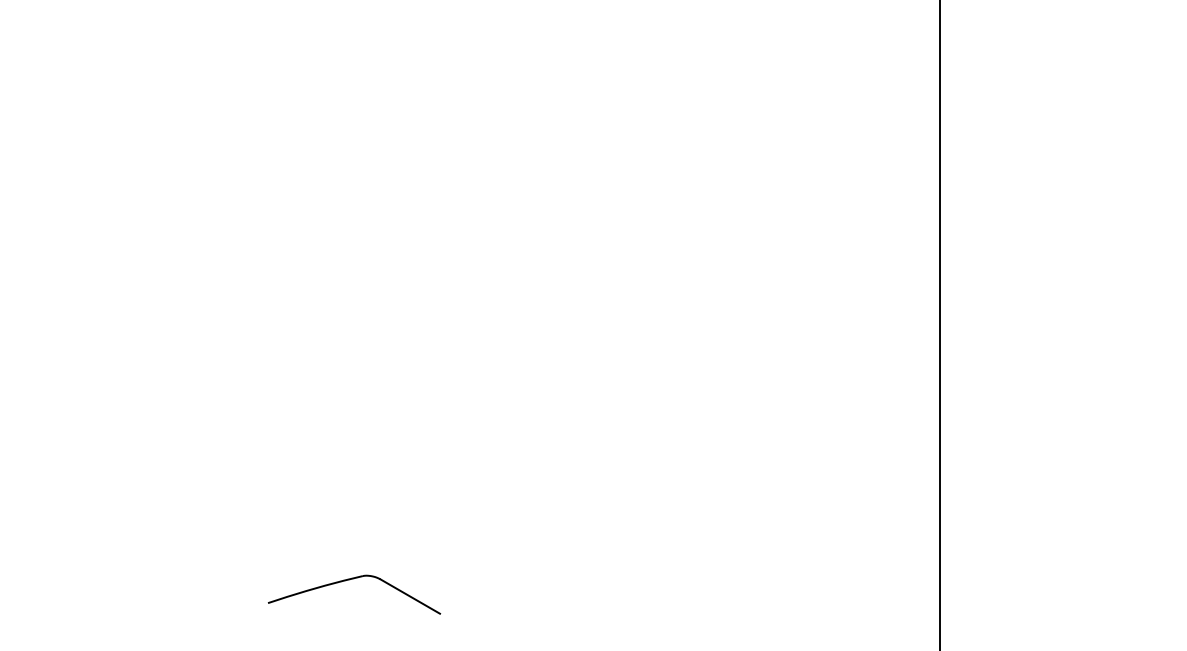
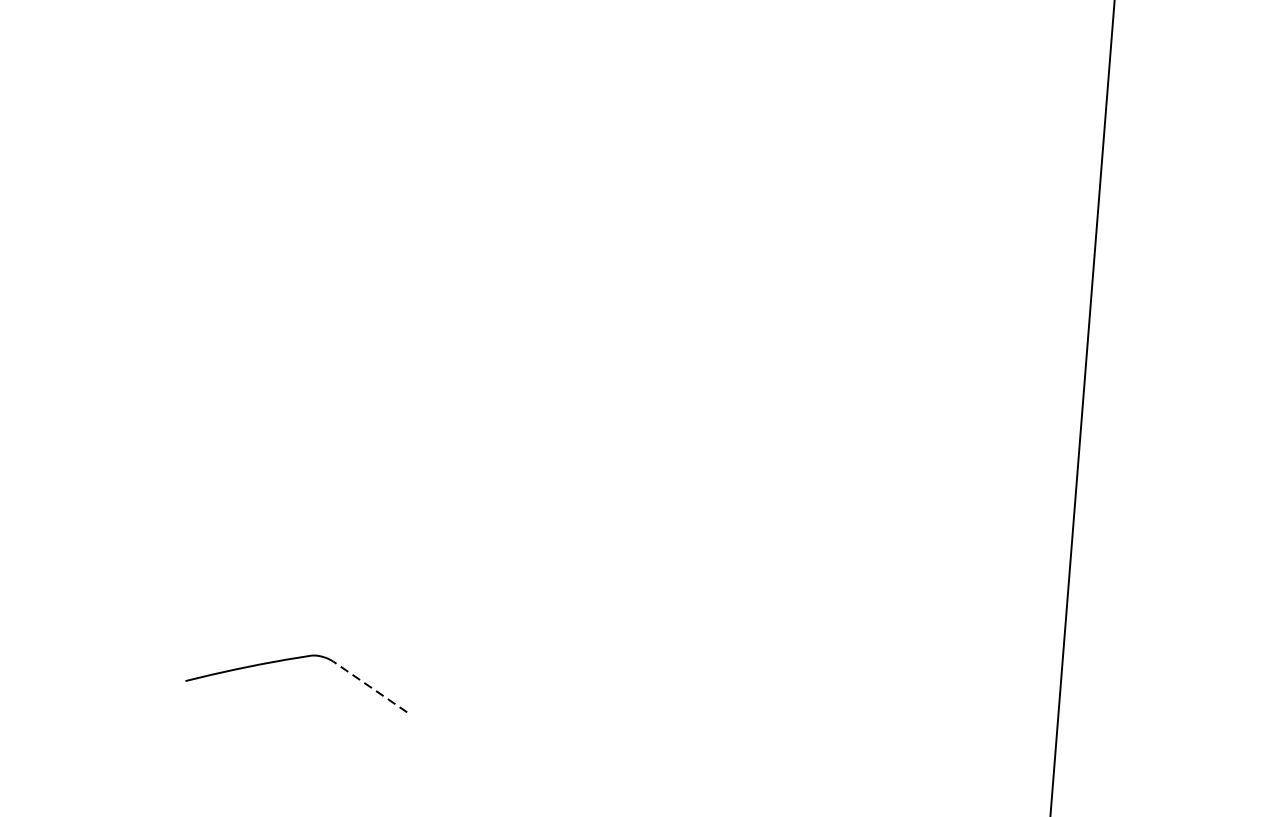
line: (409, 596) -> (369, 686), solid -> dashed

